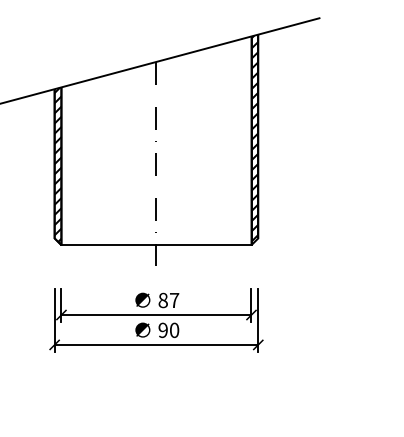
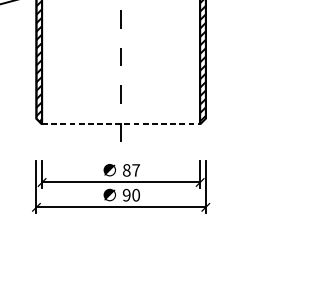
line: (156, 245) -> (121, 124), solid -> dashed

